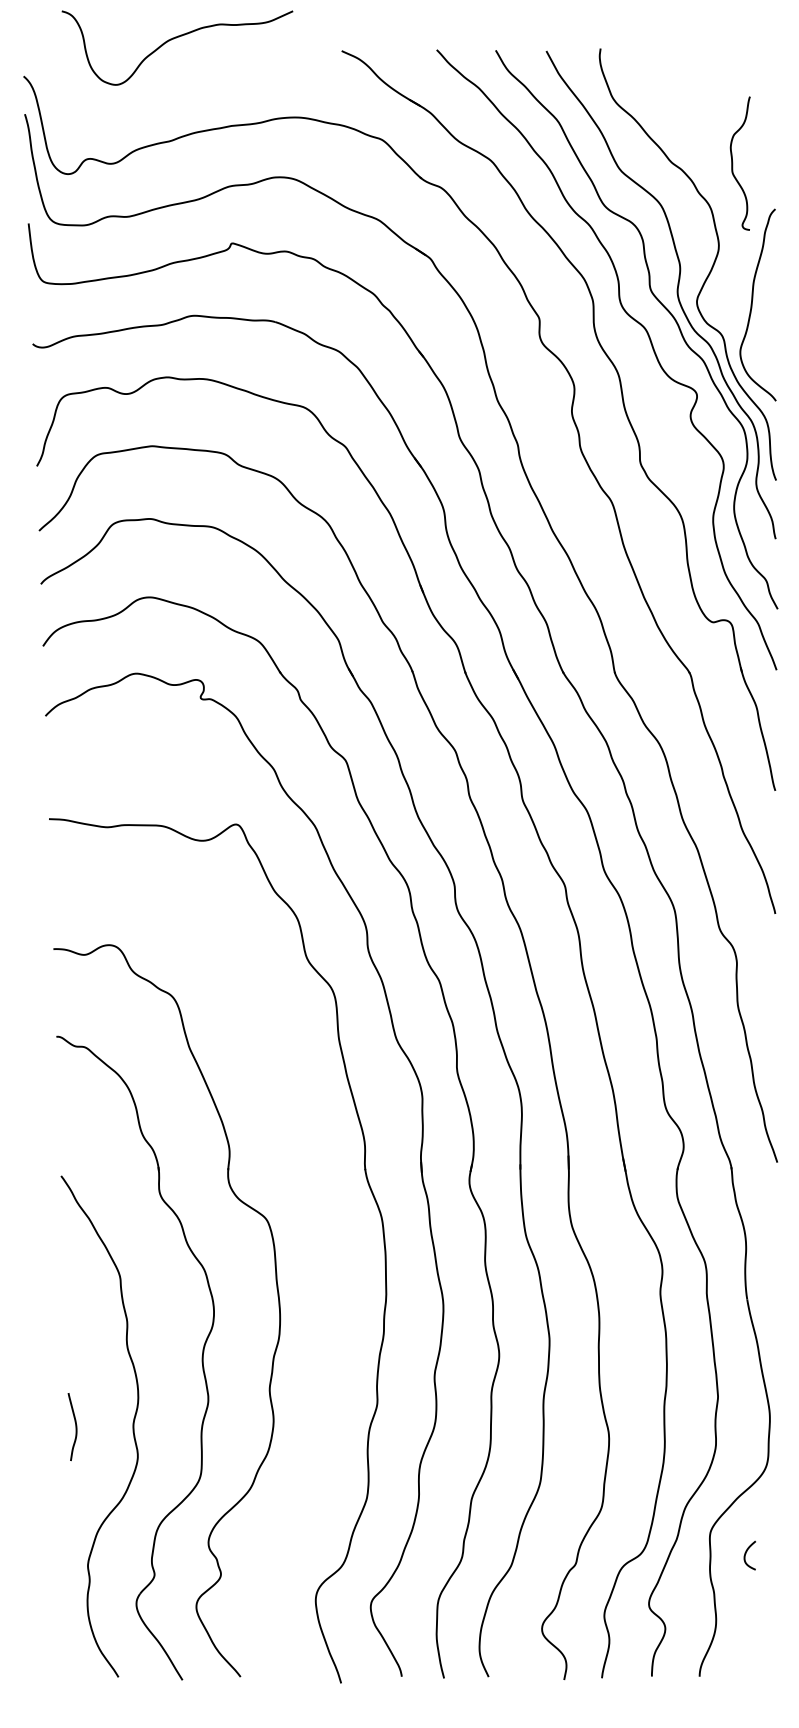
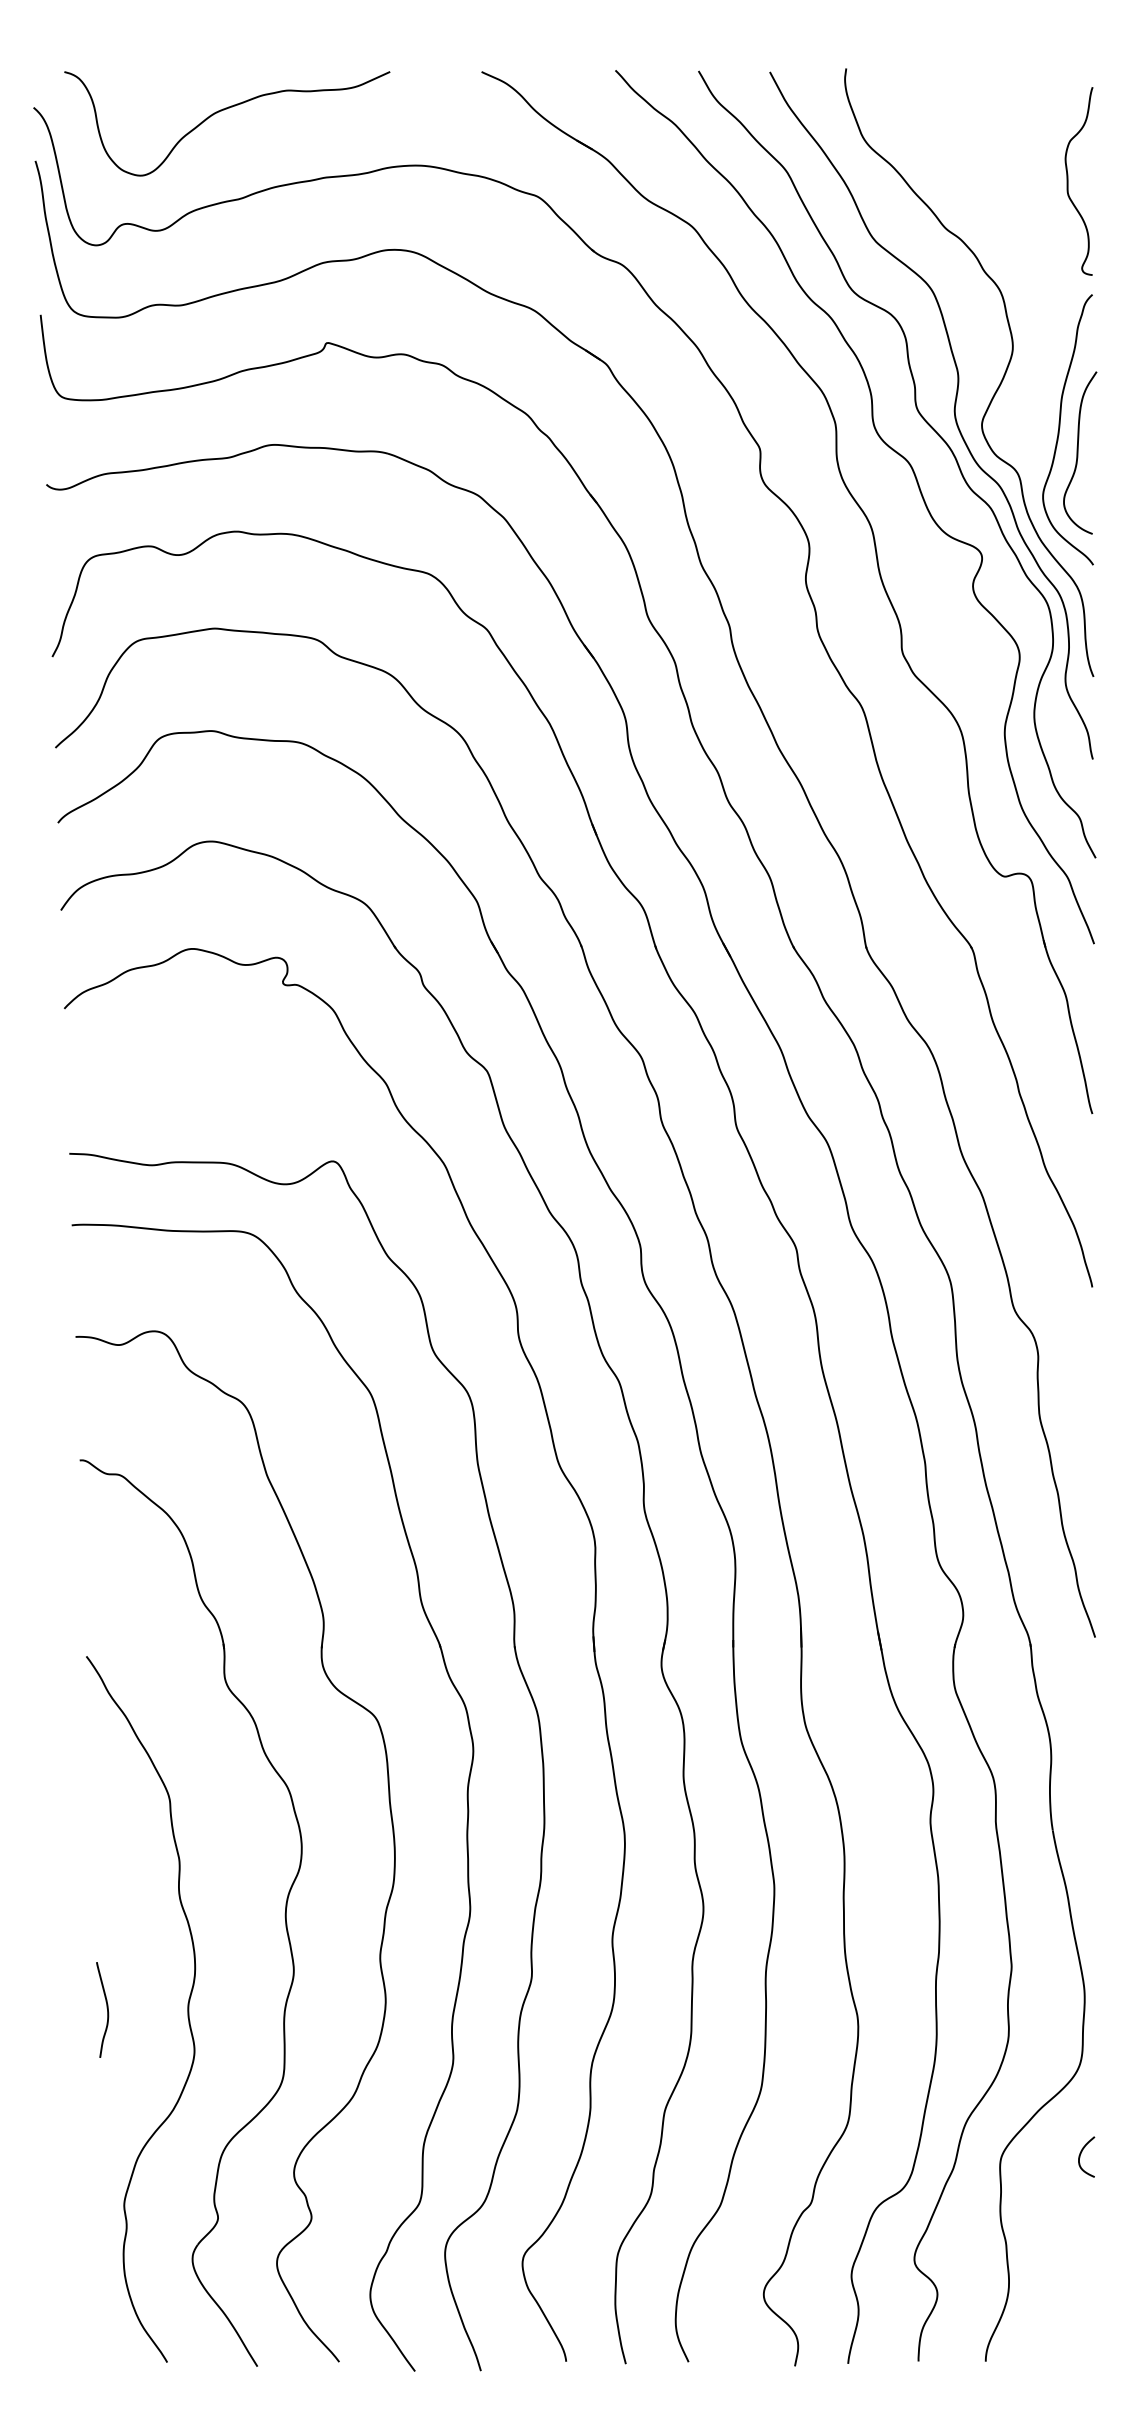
curve: (175, 38) -> (224, 110), moved
curve: (732, 163) -> (1068, 181), moved
curve: (765, 321) -> (1078, 452), added
part: (330, 1276) -> (466, 1797), added
curve: (746, 1553) -> (1081, 2154), moved

